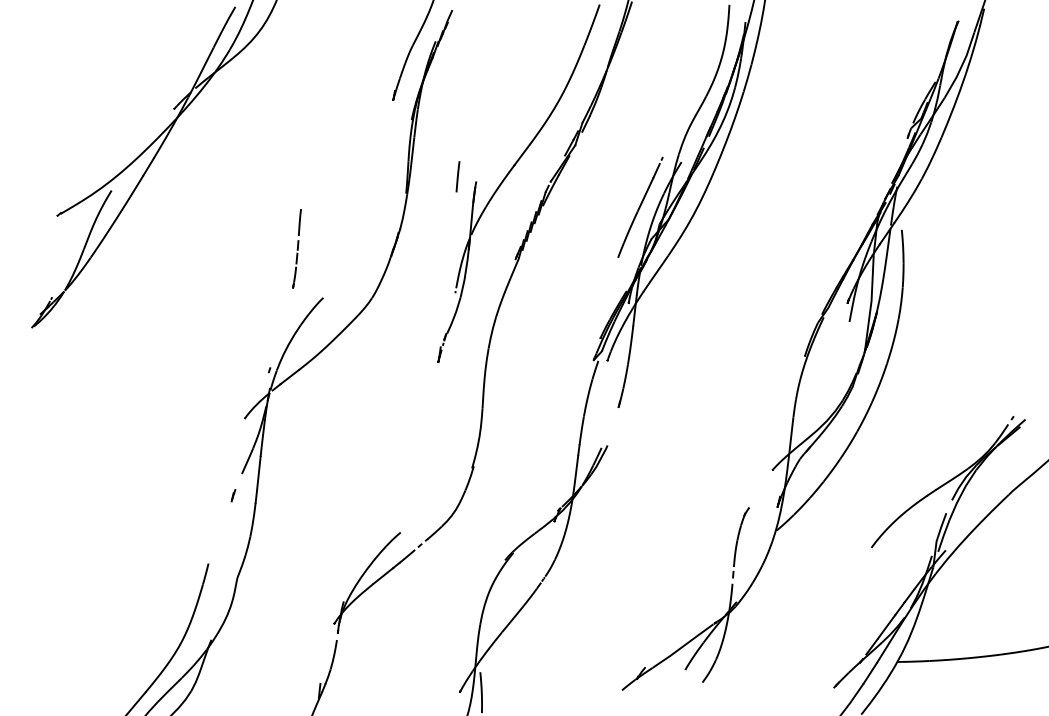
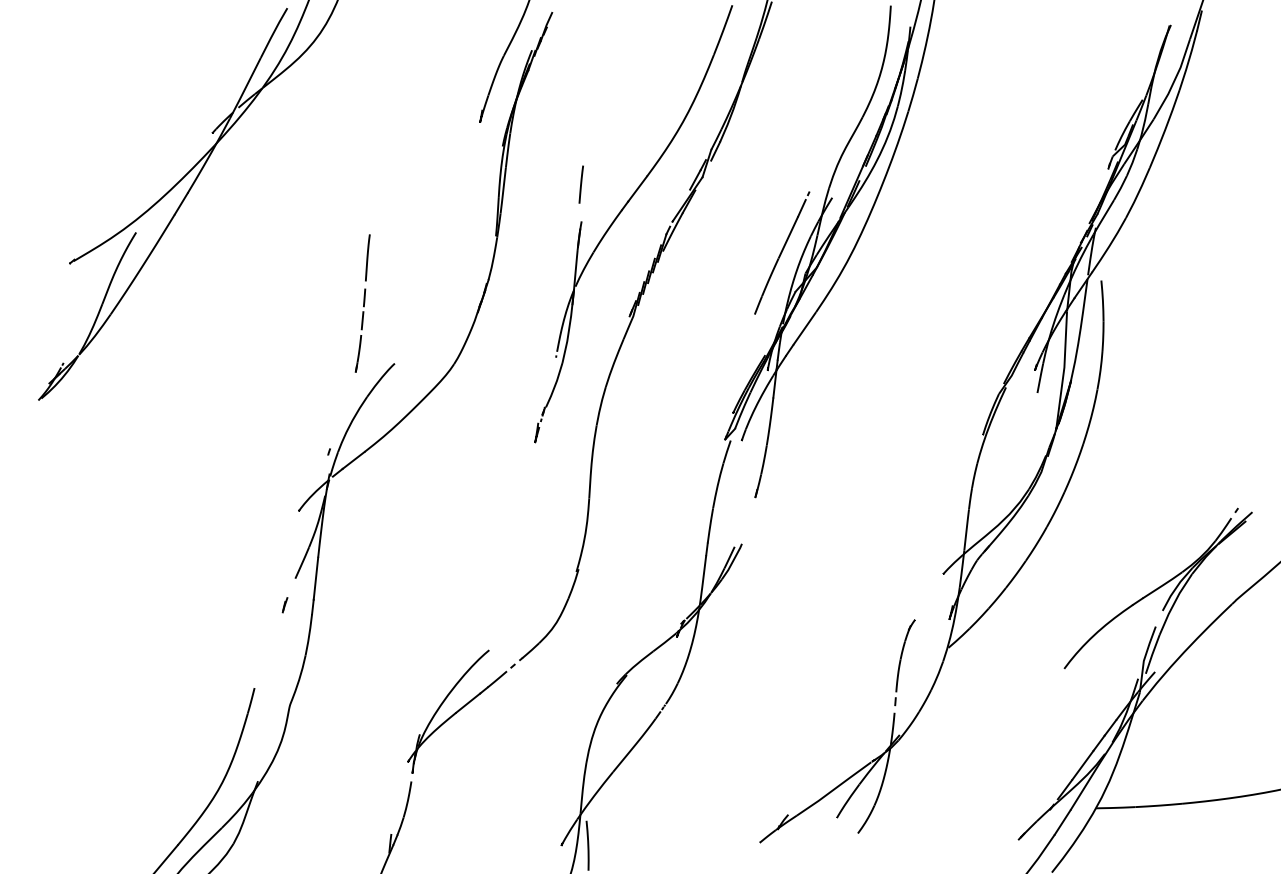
line: (457, 176) -> (580, 184), moved
part: (296, 248) -> (362, 303), size x1.43

